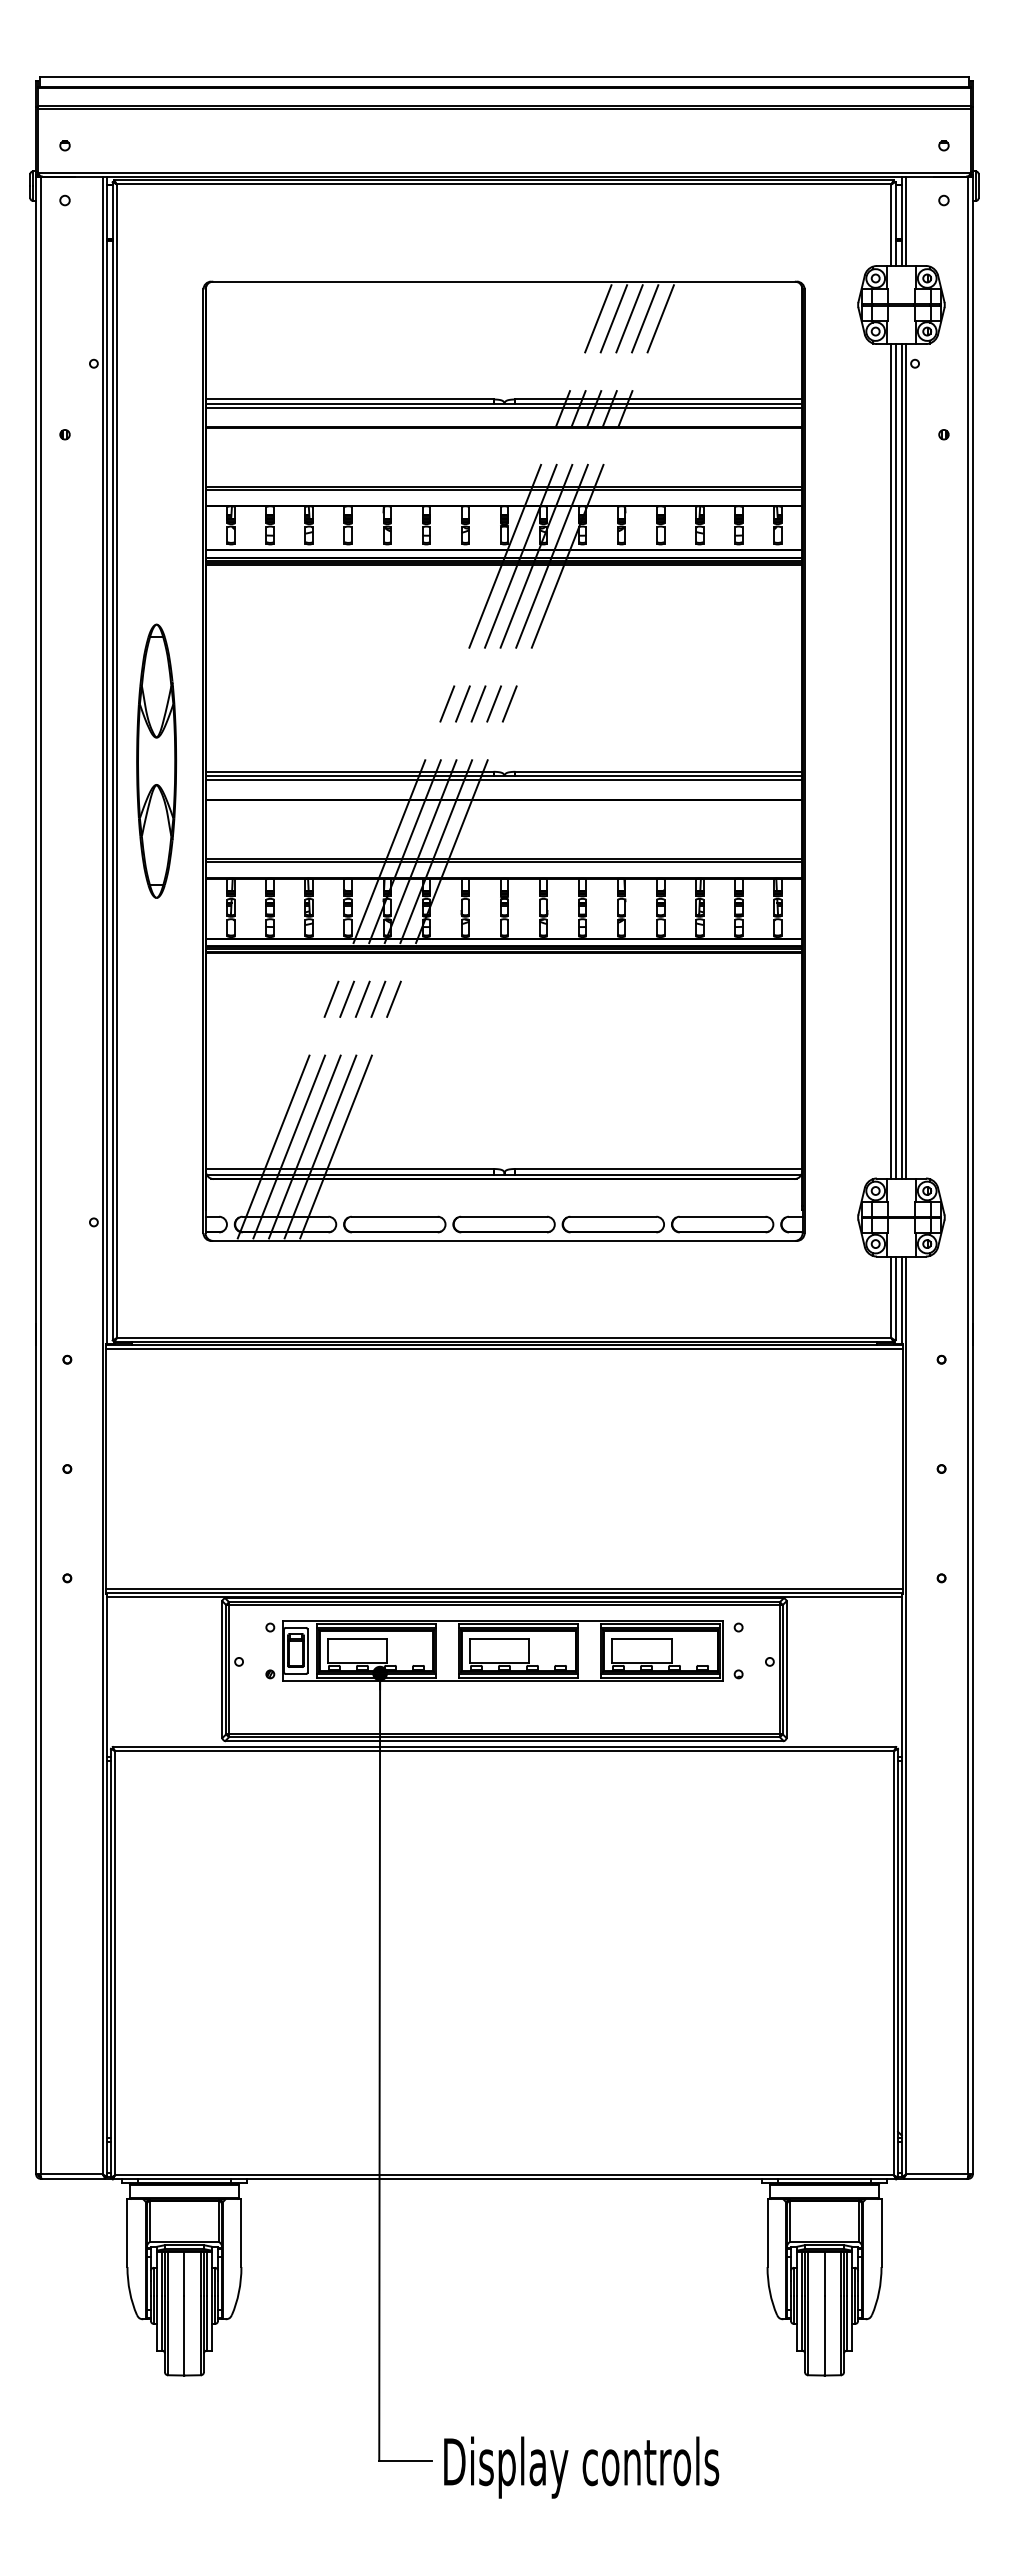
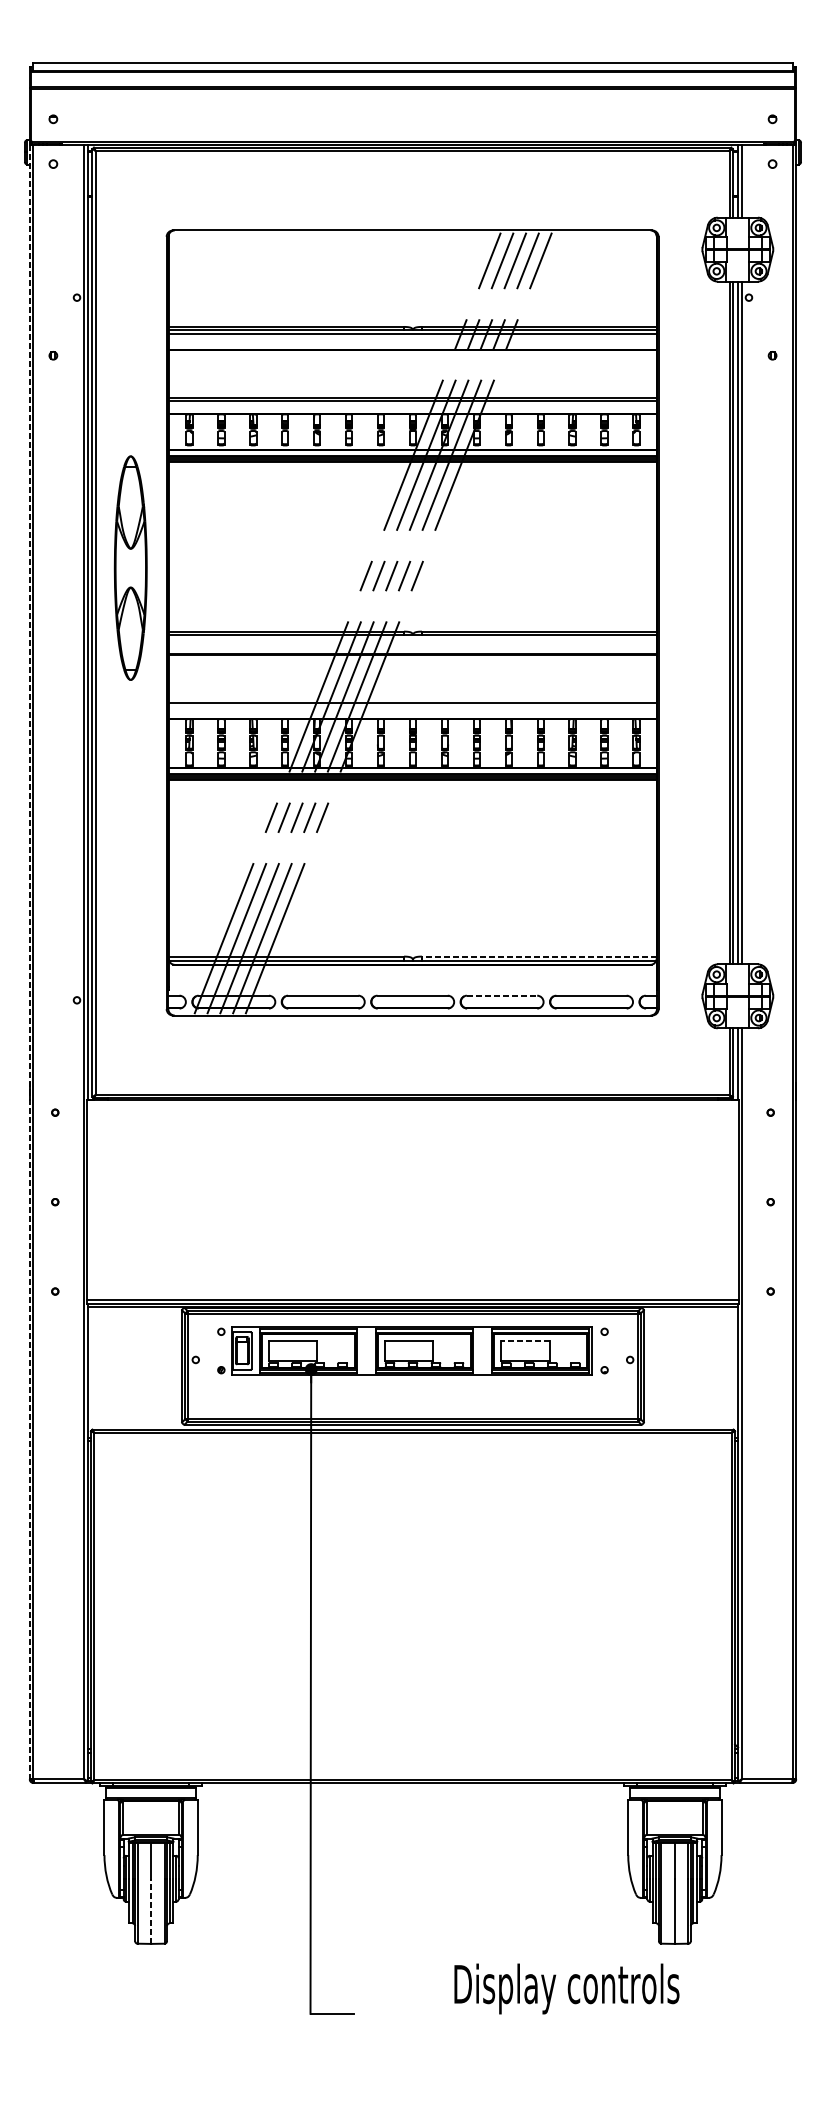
part: (156, 760) -> (130, 567), moved
line: (503, 780) -> (412, 638), removed
line: (503, 862) -> (412, 705), removed
line: (658, 1168) -> (539, 956), solid -> dashed
line: (36, 1176) -> (30, 962), solid -> dashed
line: (613, 1216) -> (502, 995), solid -> dashed
line: (504, 1348) -> (413, 1103), removed
line: (641, 1639) -> (525, 1341), solid -> dashed
line: (184, 2335) -> (151, 1911), solid -> dashed
text: (581, 2467) -> (566, 1988), moved

